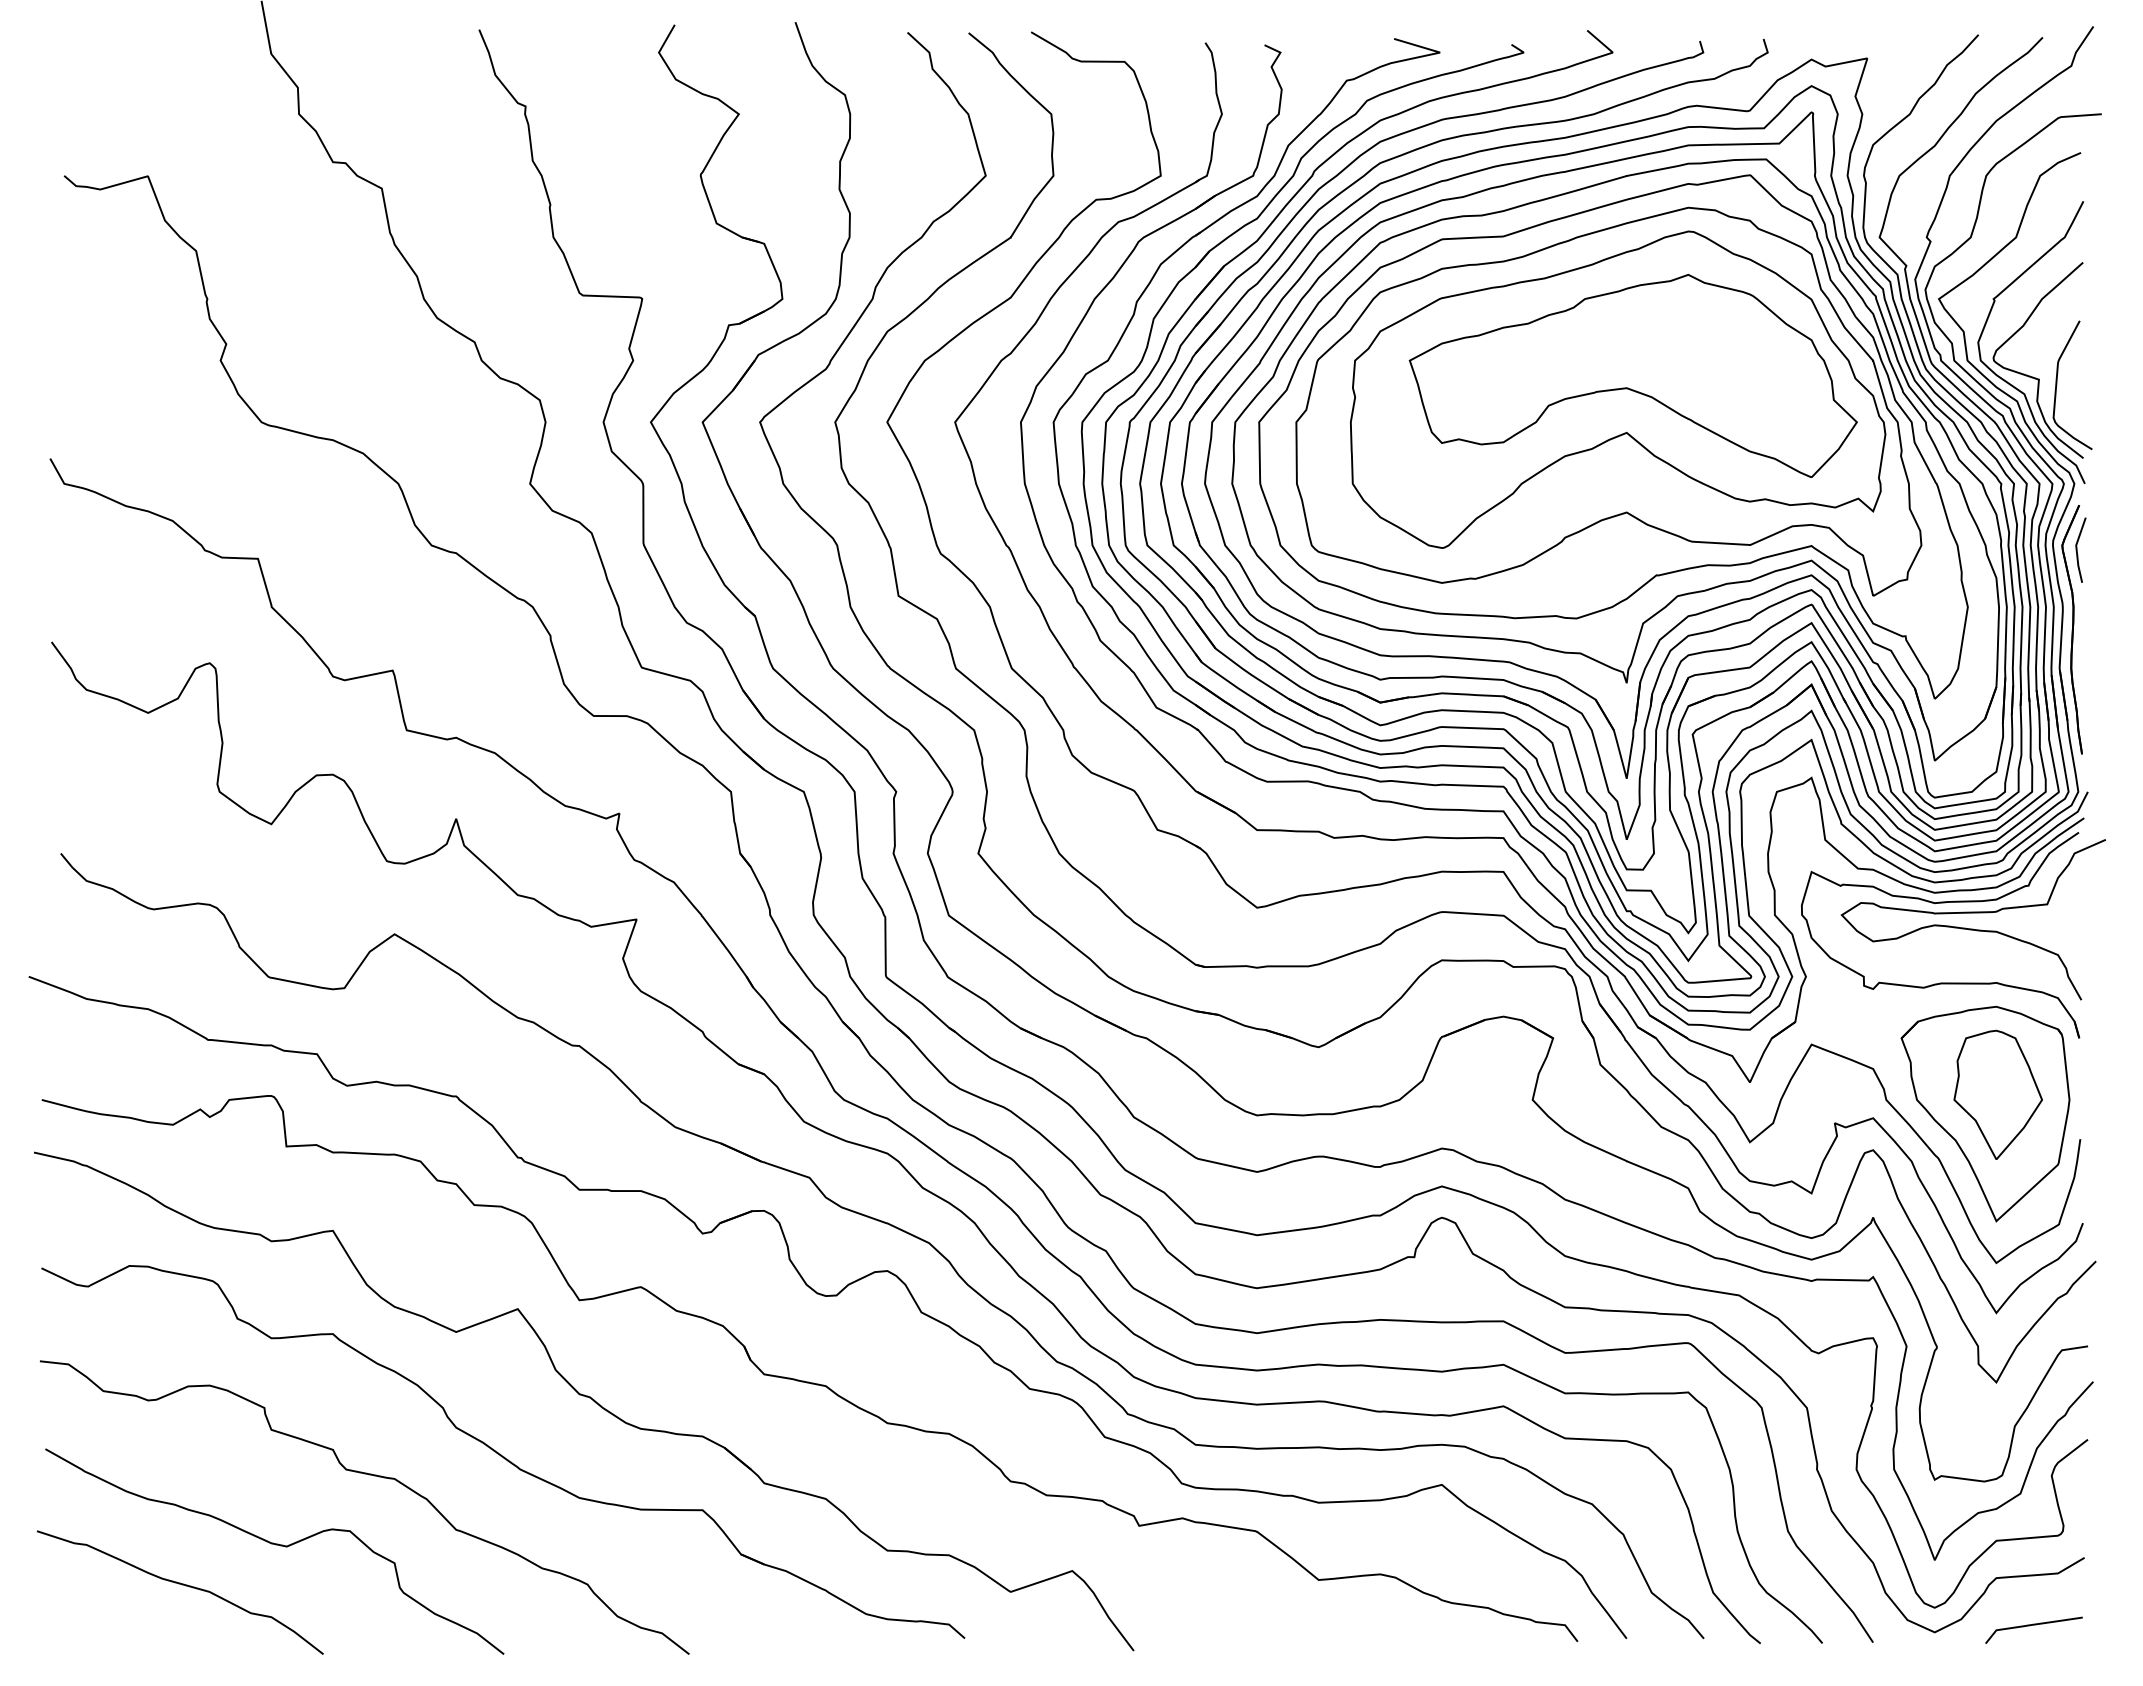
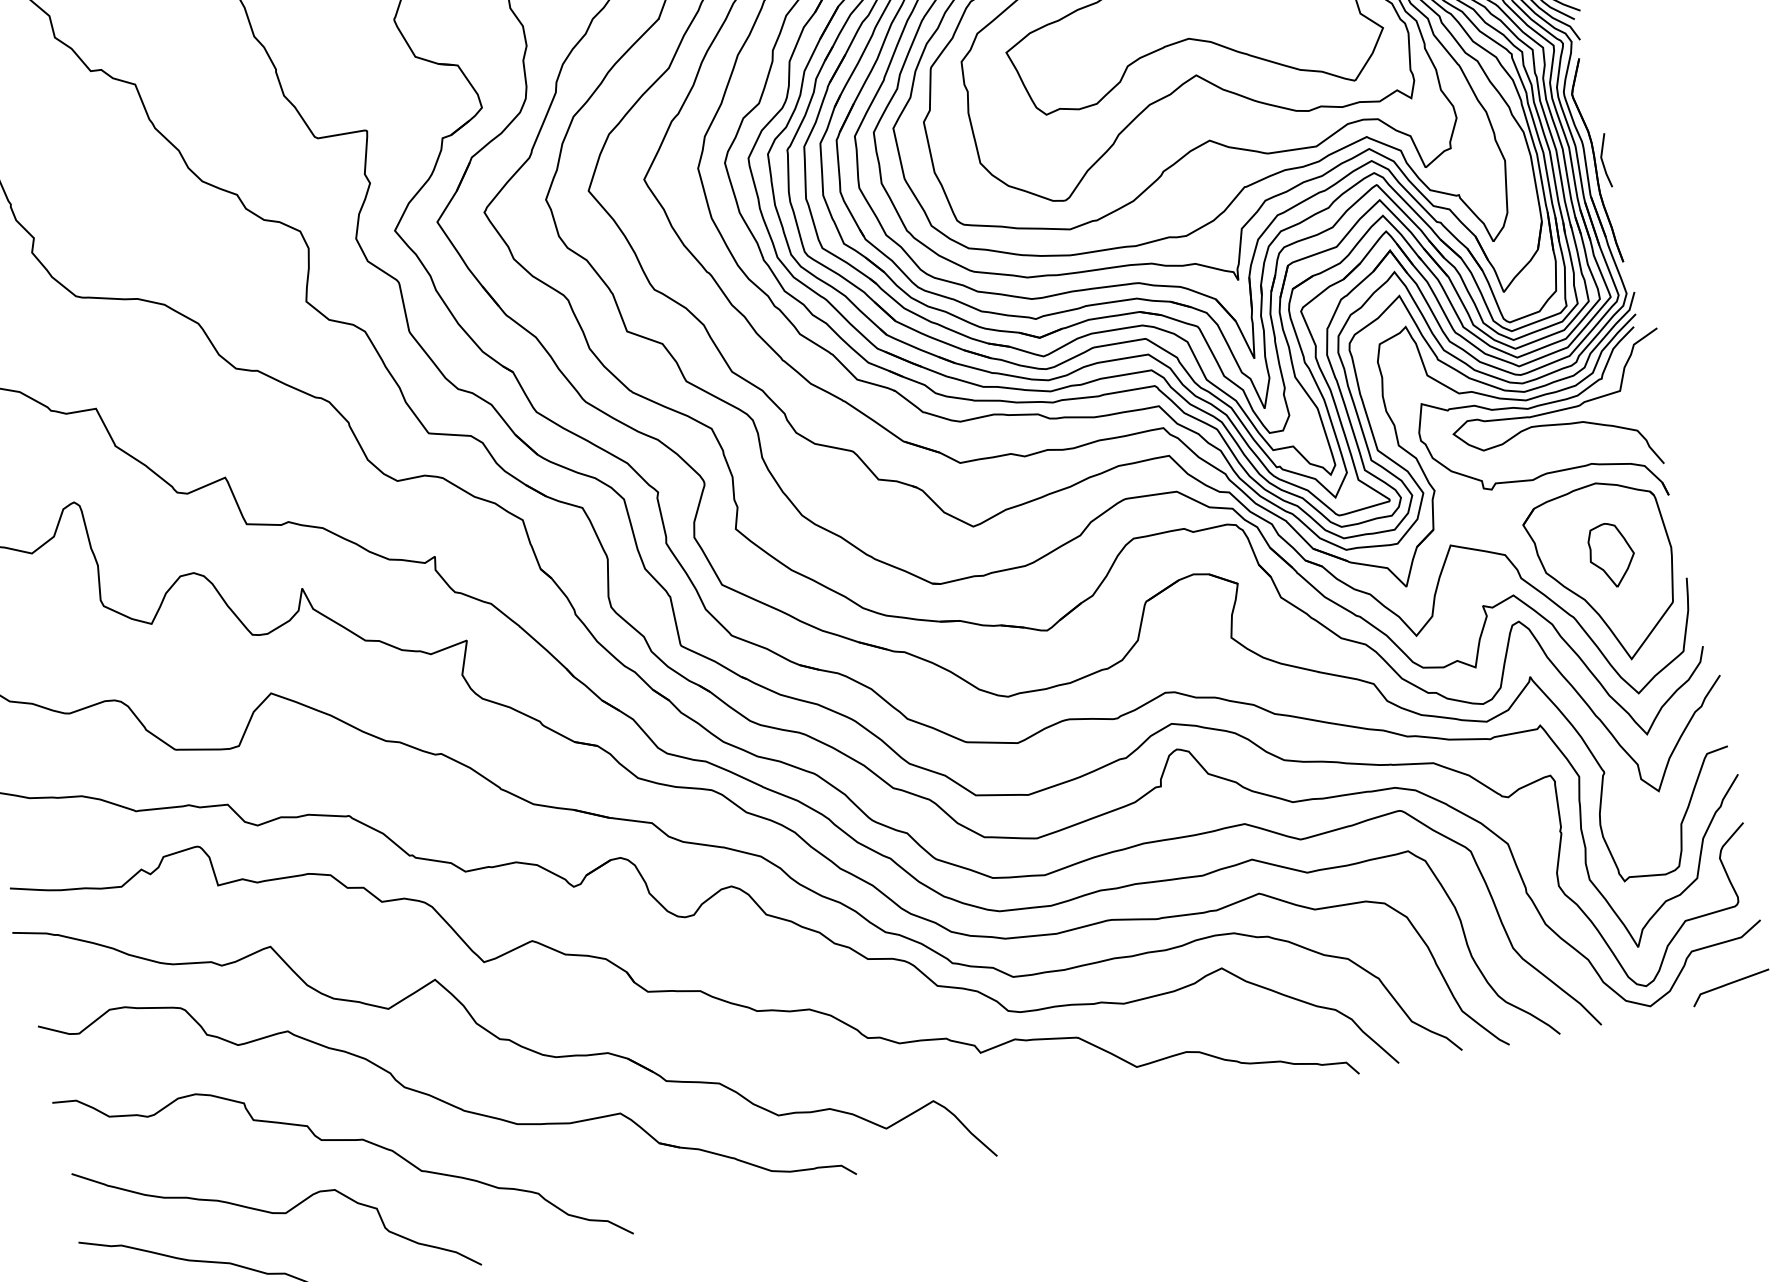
line: (2077, 549) -> (1602, 160), moved
part: (1997, 1094) -> (1611, 555), size x0.6

